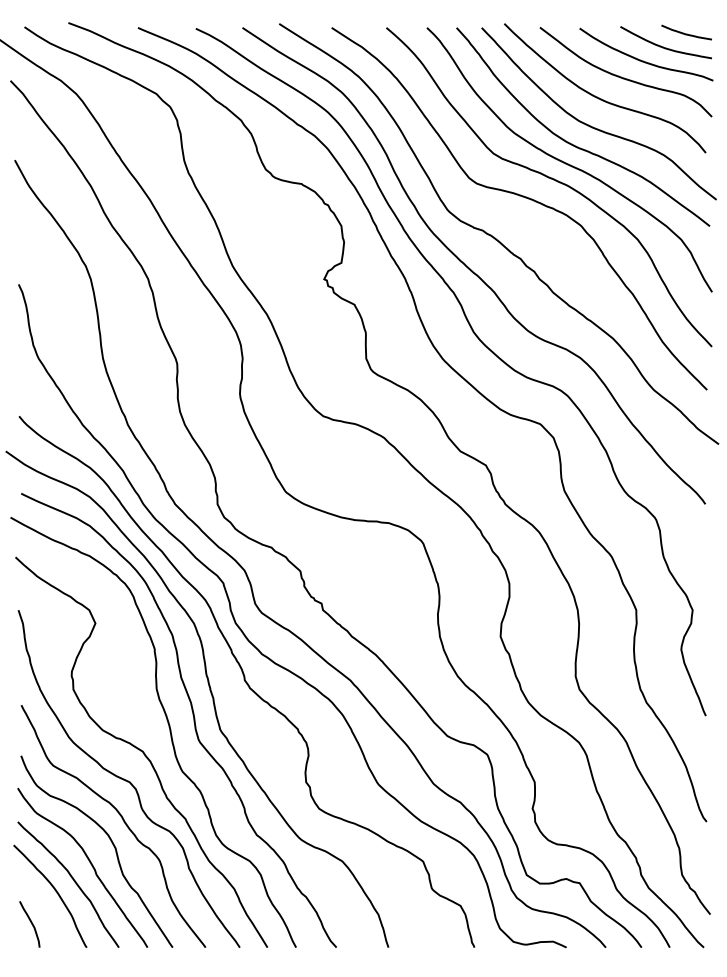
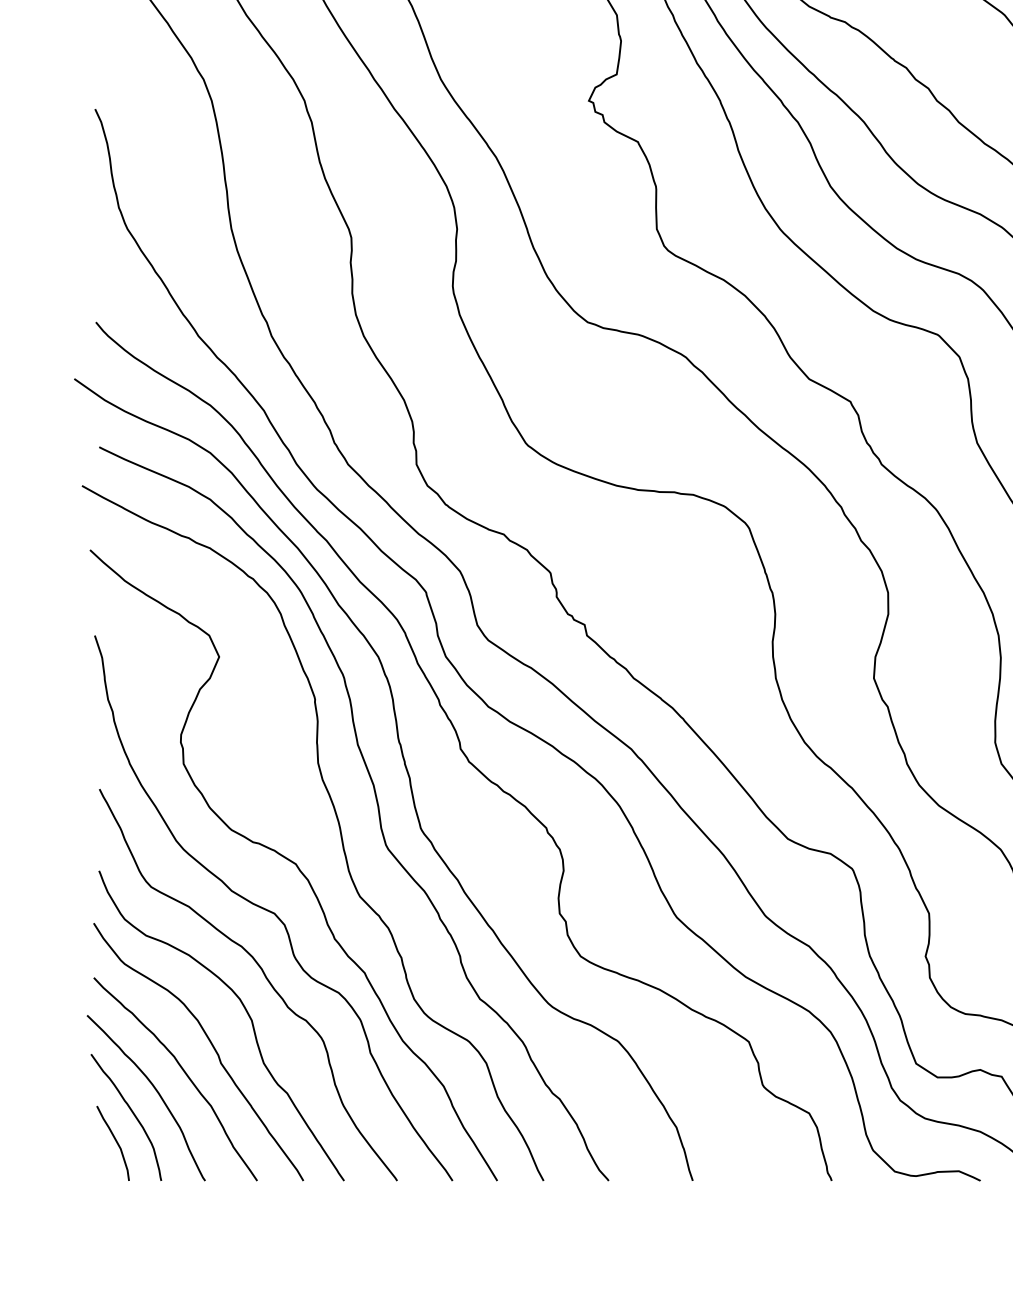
curve: (41, 906) -> (132, 1114), added

